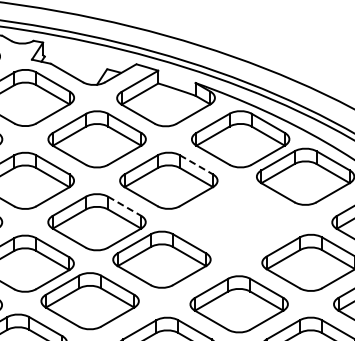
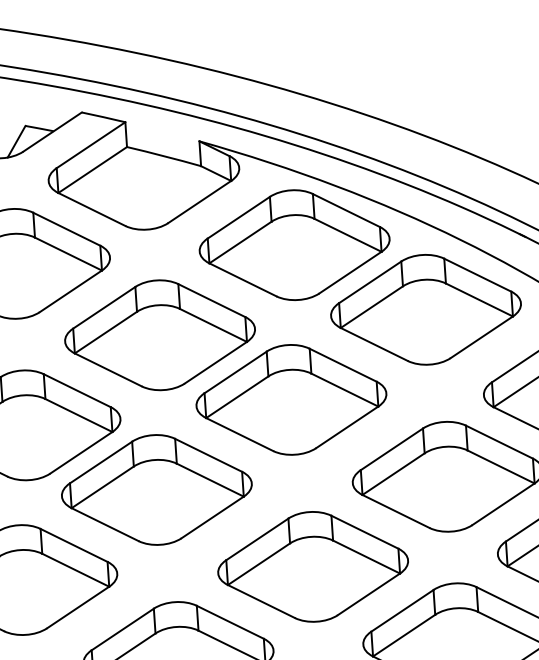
line: (196, 165) -> (212, 301), dashed -> solid
line: (125, 206) -> (78, 390), dashed -> solid
part: (233, 218) -> (290, 400), added

